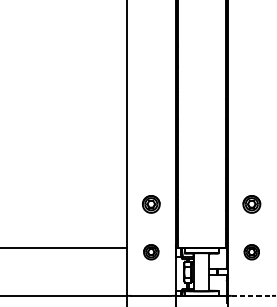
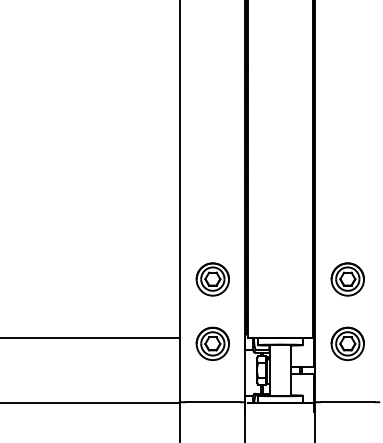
part: (151, 204) -> (212, 279), size x1.43
part: (251, 204) -> (347, 279), size x1.43
part: (151, 252) -> (212, 343), size x1.67
part: (251, 252) -> (347, 343), size x1.67
line: (251, 296) -> (347, 402), dashed -> solid

